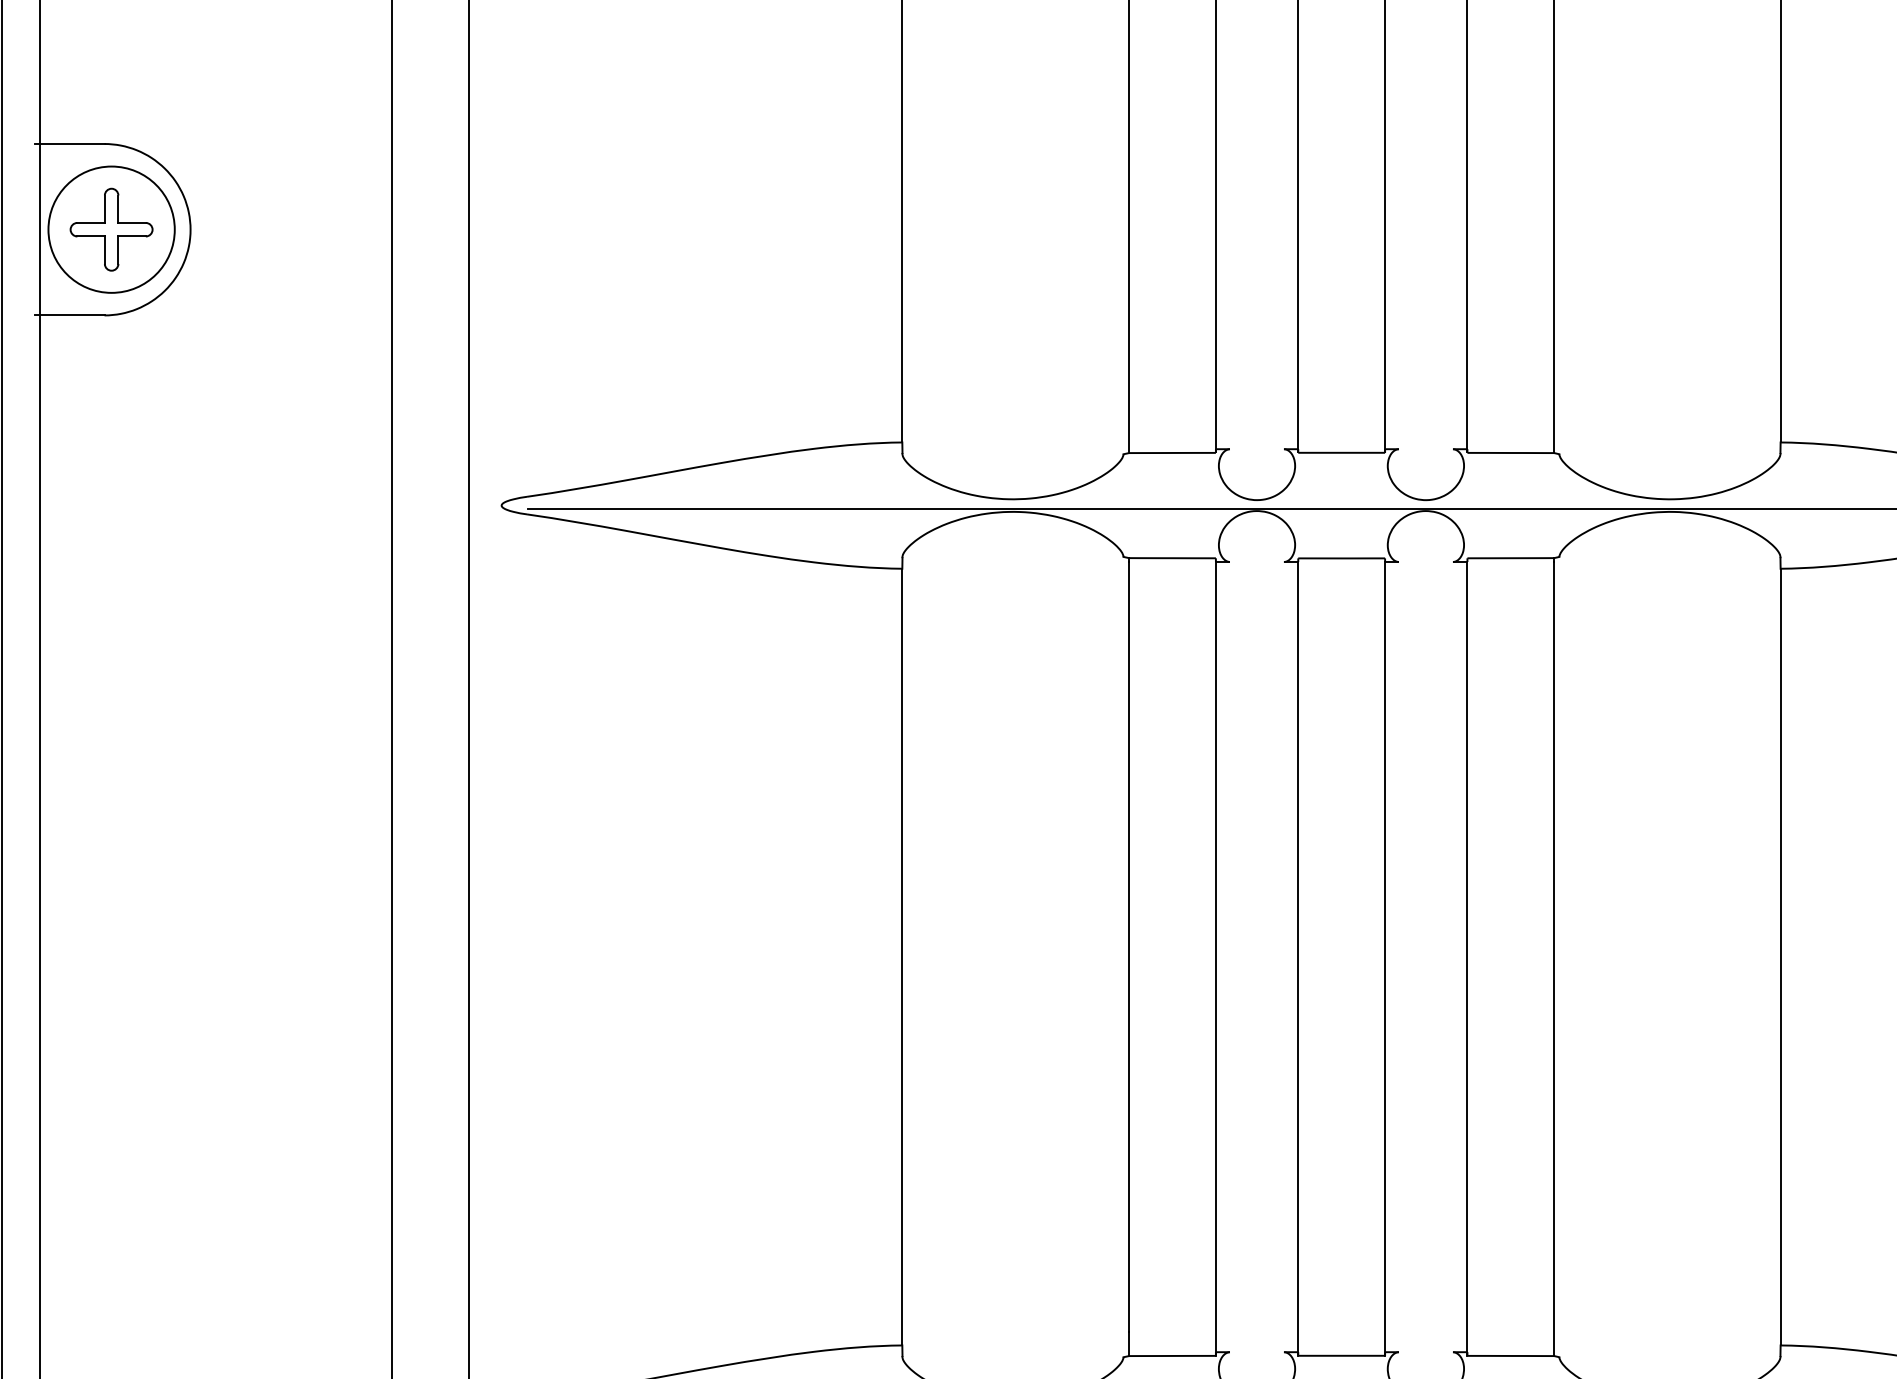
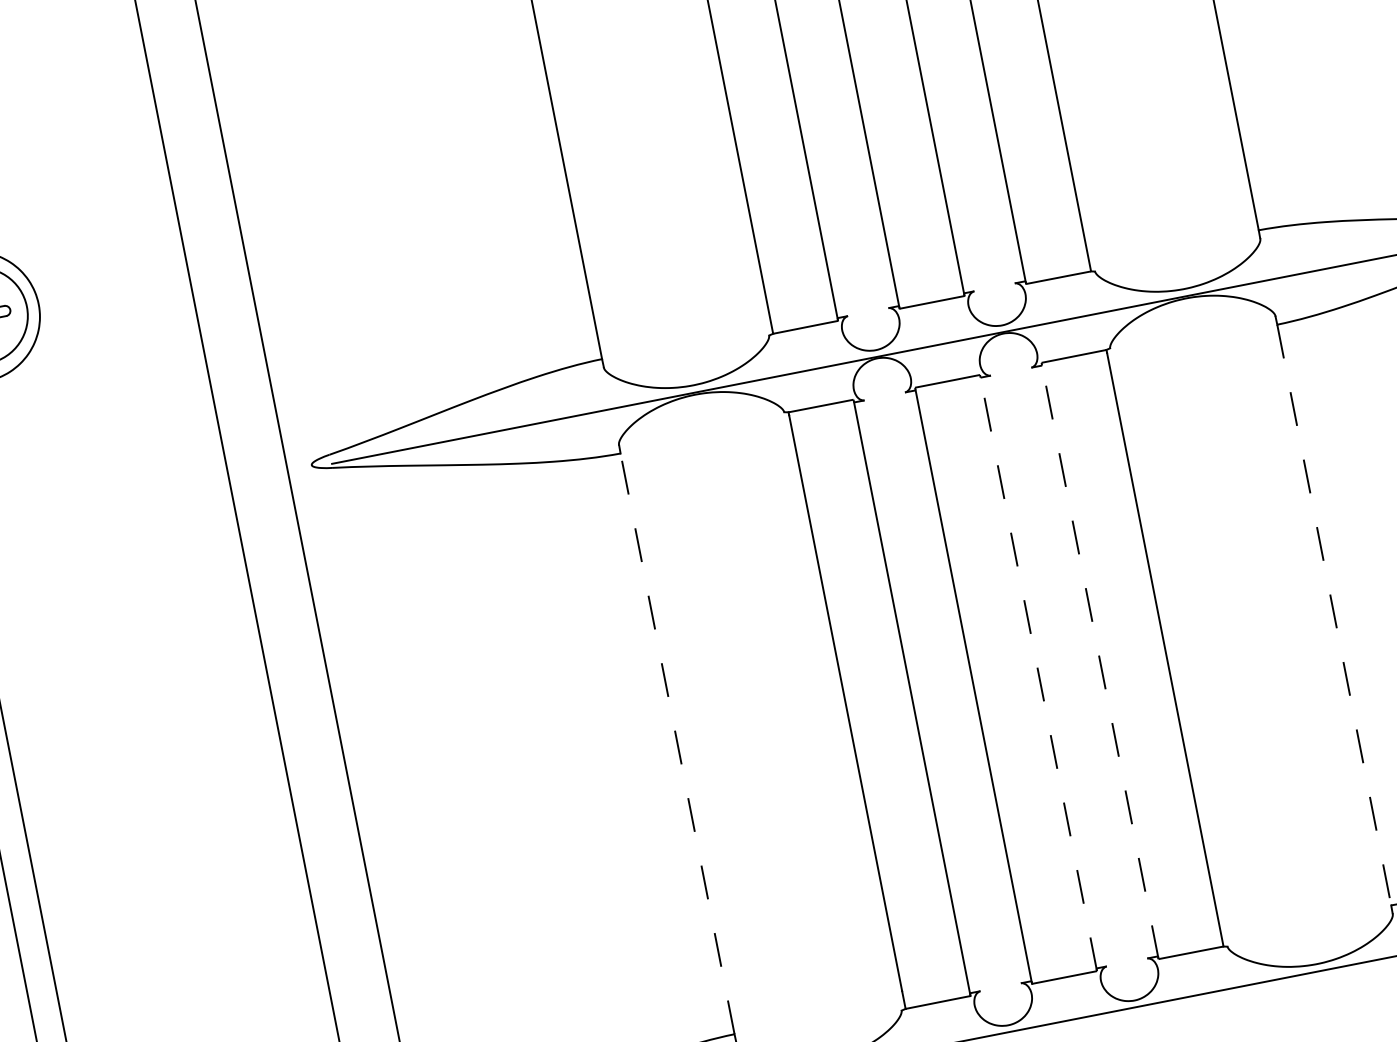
line: (902, 956) -> (677, 743), solid -> dashed
line: (1780, 957) -> (1334, 615), solid -> dashed
line: (1385, 958) -> (1039, 674), solid -> dashed
line: (1467, 958) -> (1100, 662), solid -> dashed

